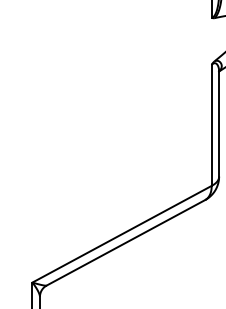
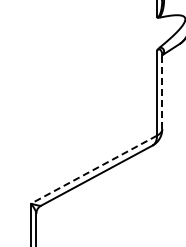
line: (219, 123) -> (162, 91), solid -> dashed
line: (122, 234) -> (94, 169), solid -> dashed

